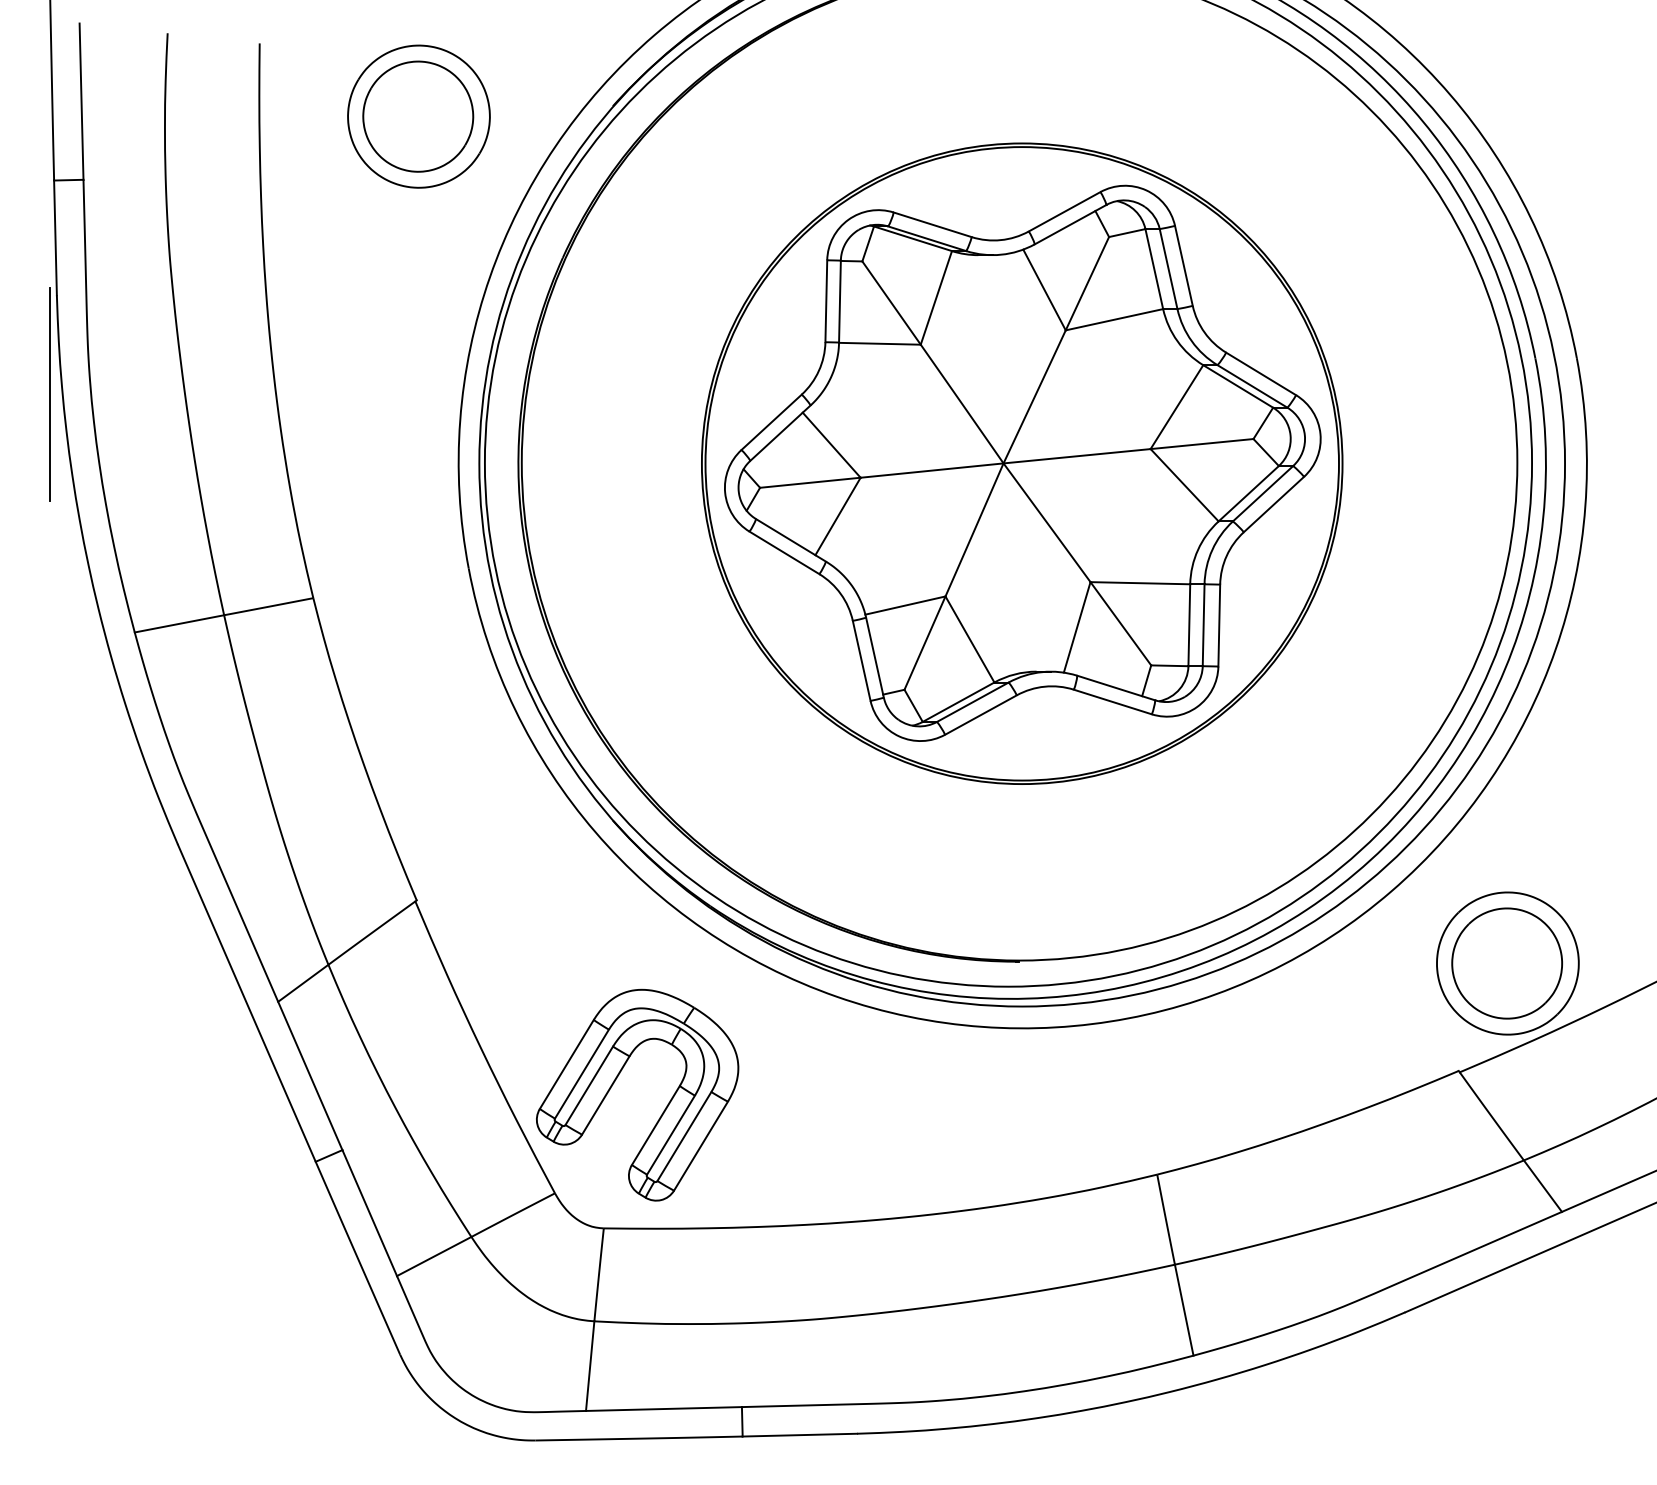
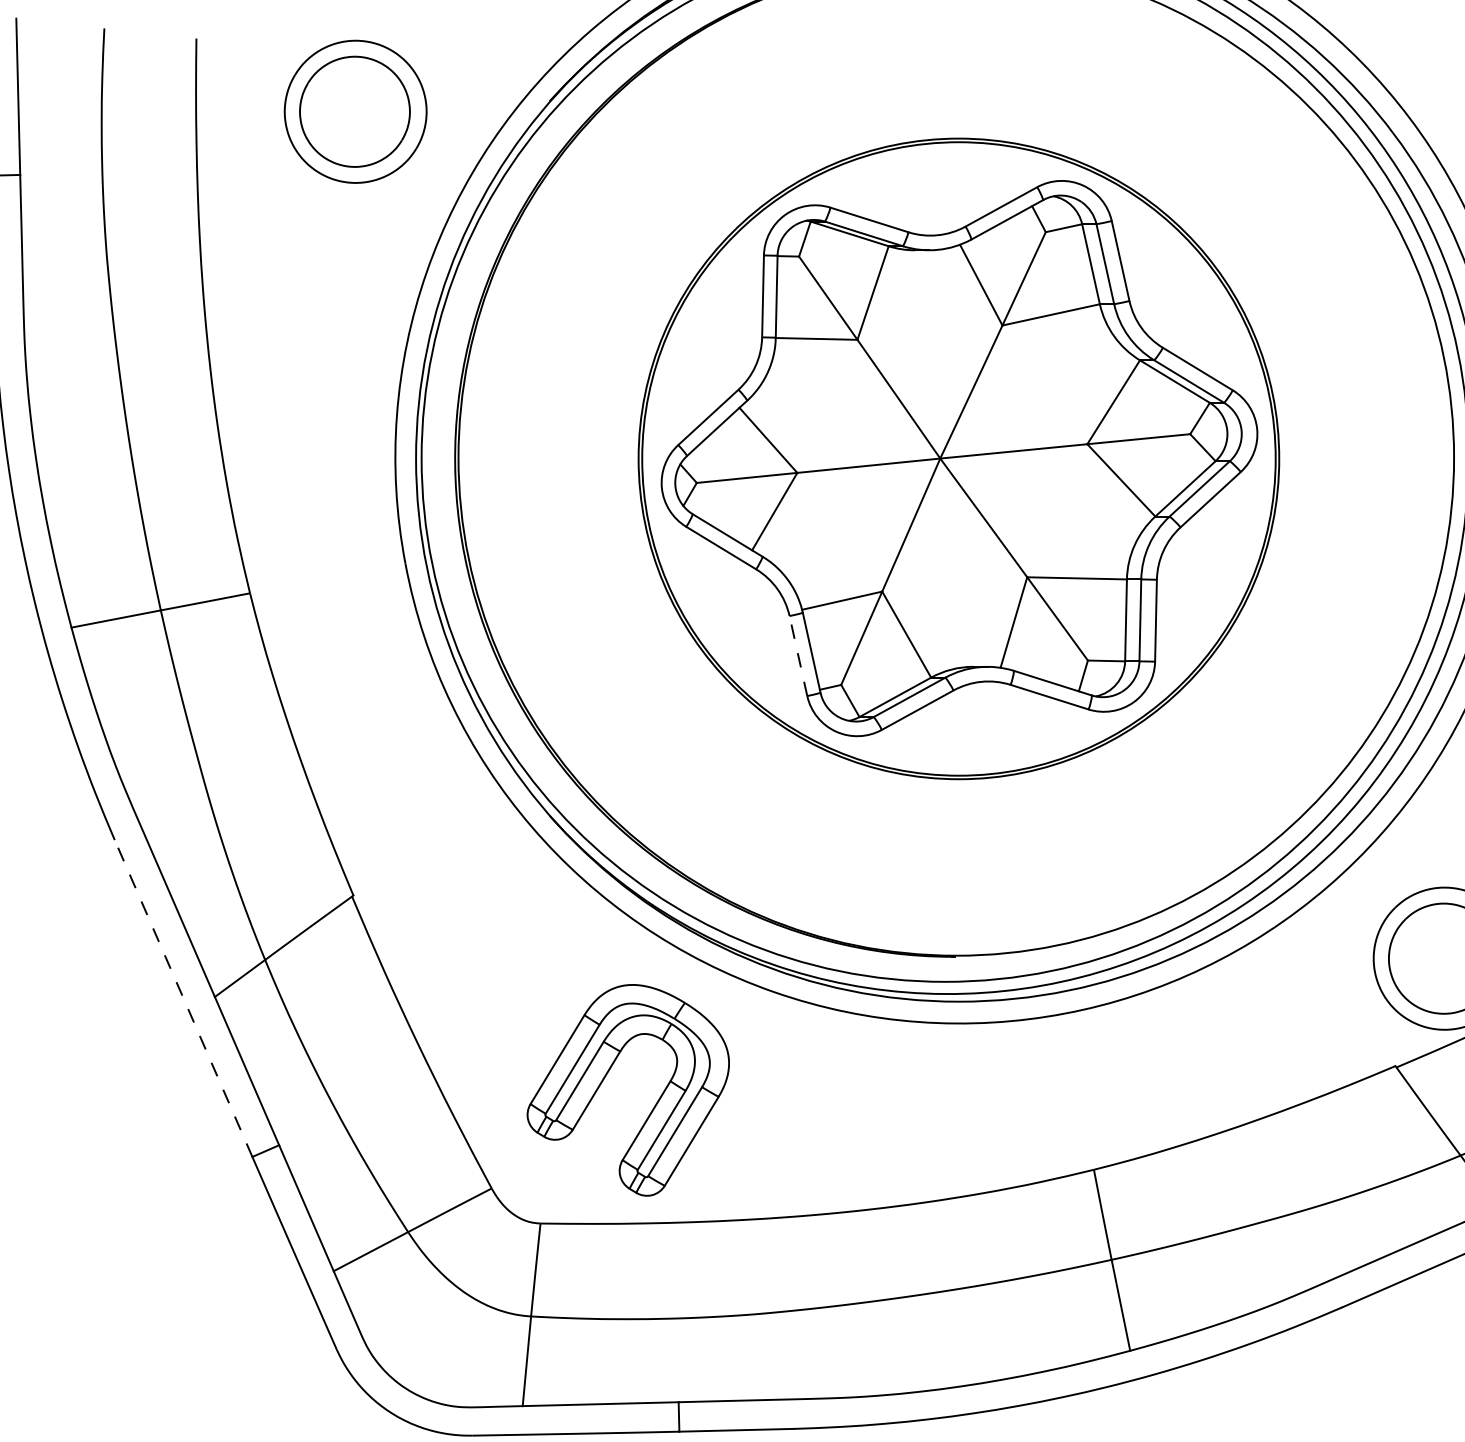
line: (861, 660) -> (798, 655), solid -> dashed
line: (246, 1003) -> (183, 998), solid -> dashed
part: (614, 1083) -> (605, 1078), moved

